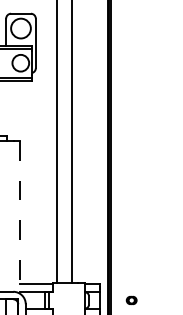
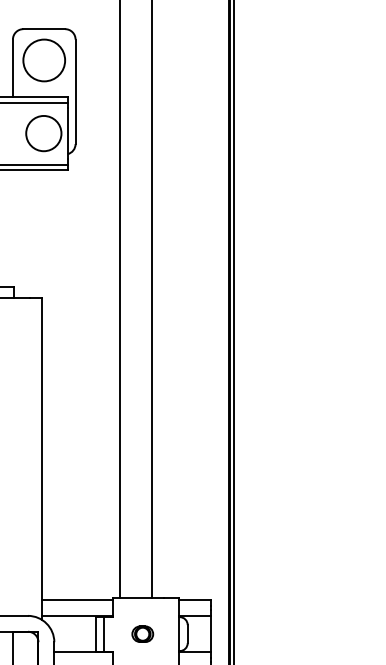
line: (19, 217) -> (41, 459), dashed -> solid
part: (131, 299) -> (142, 632), moved

